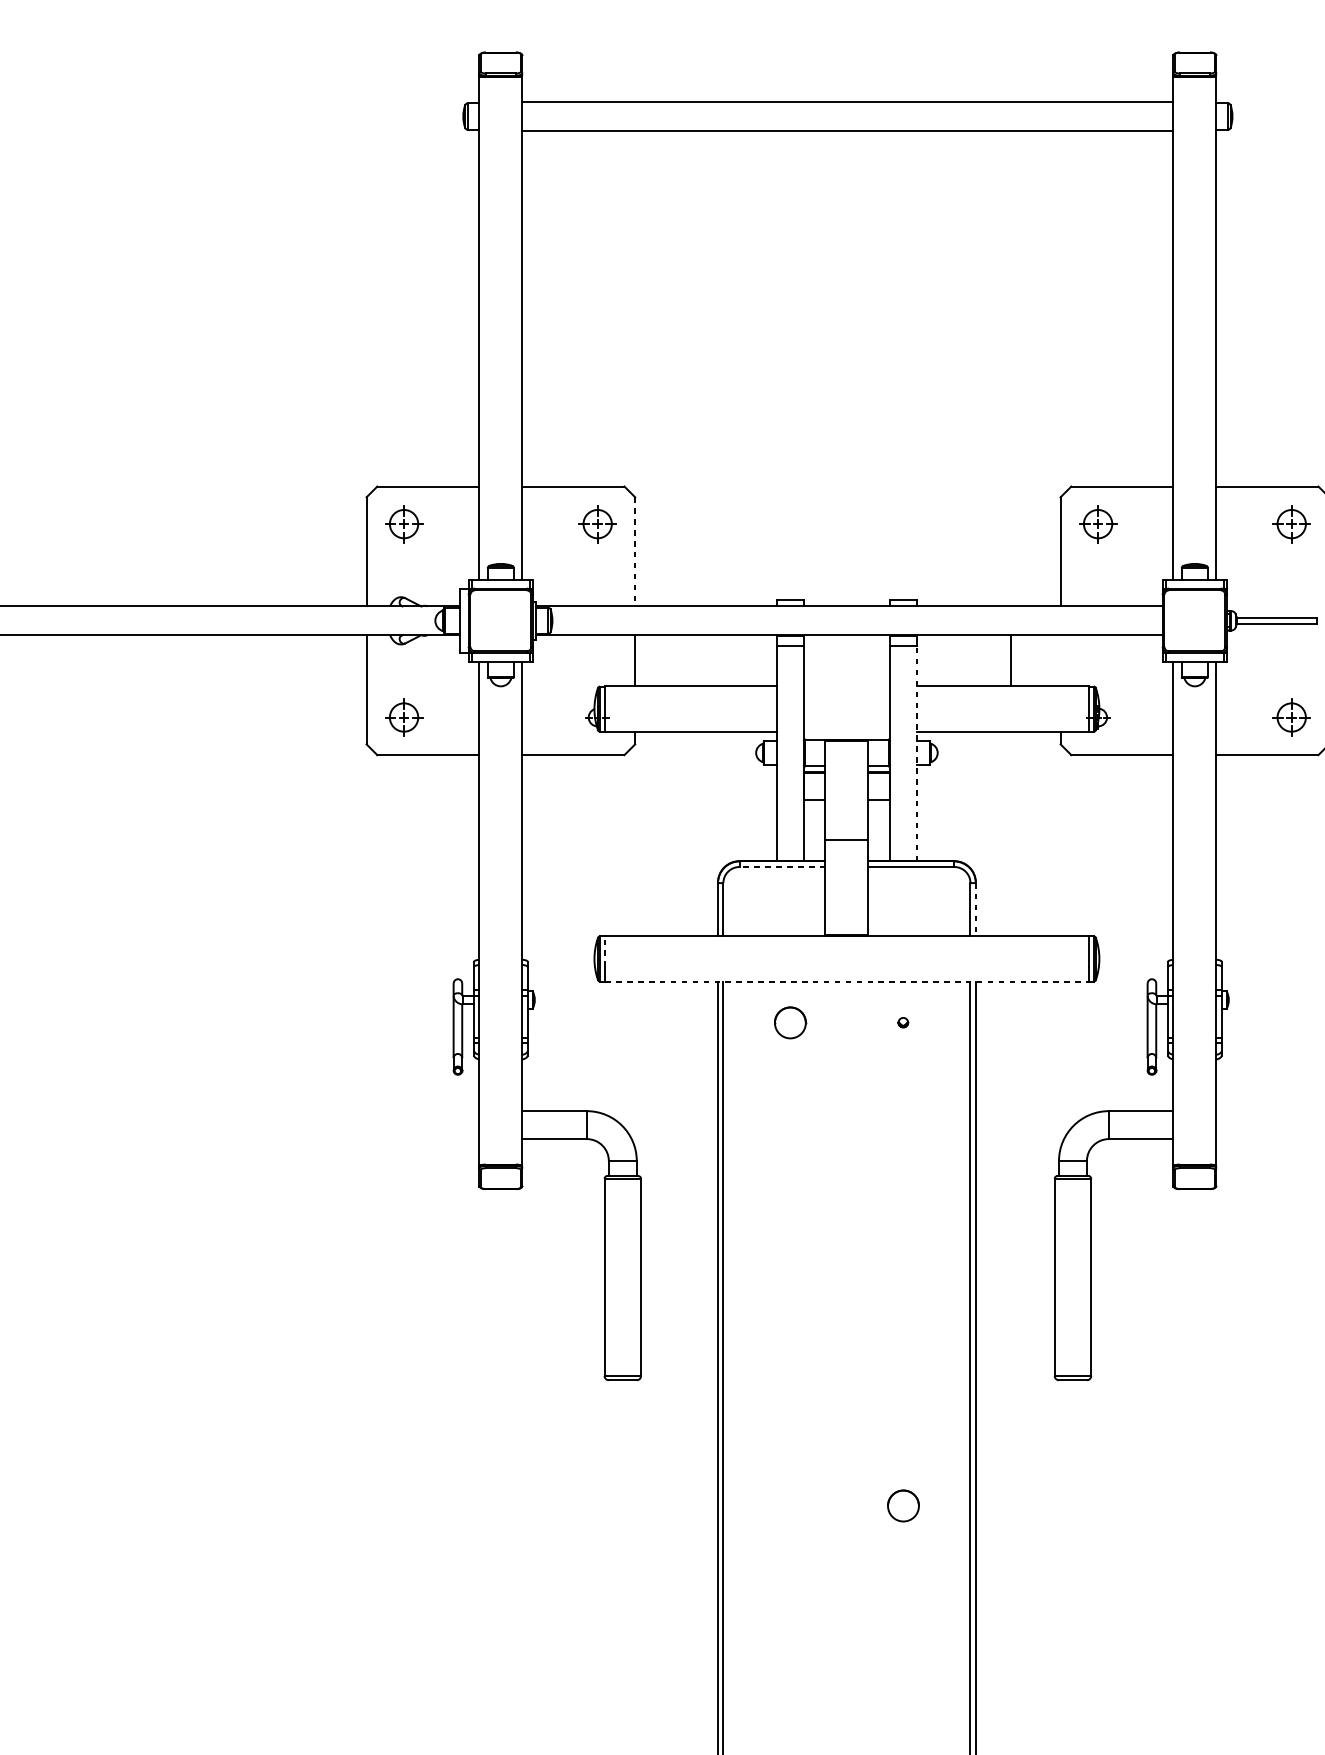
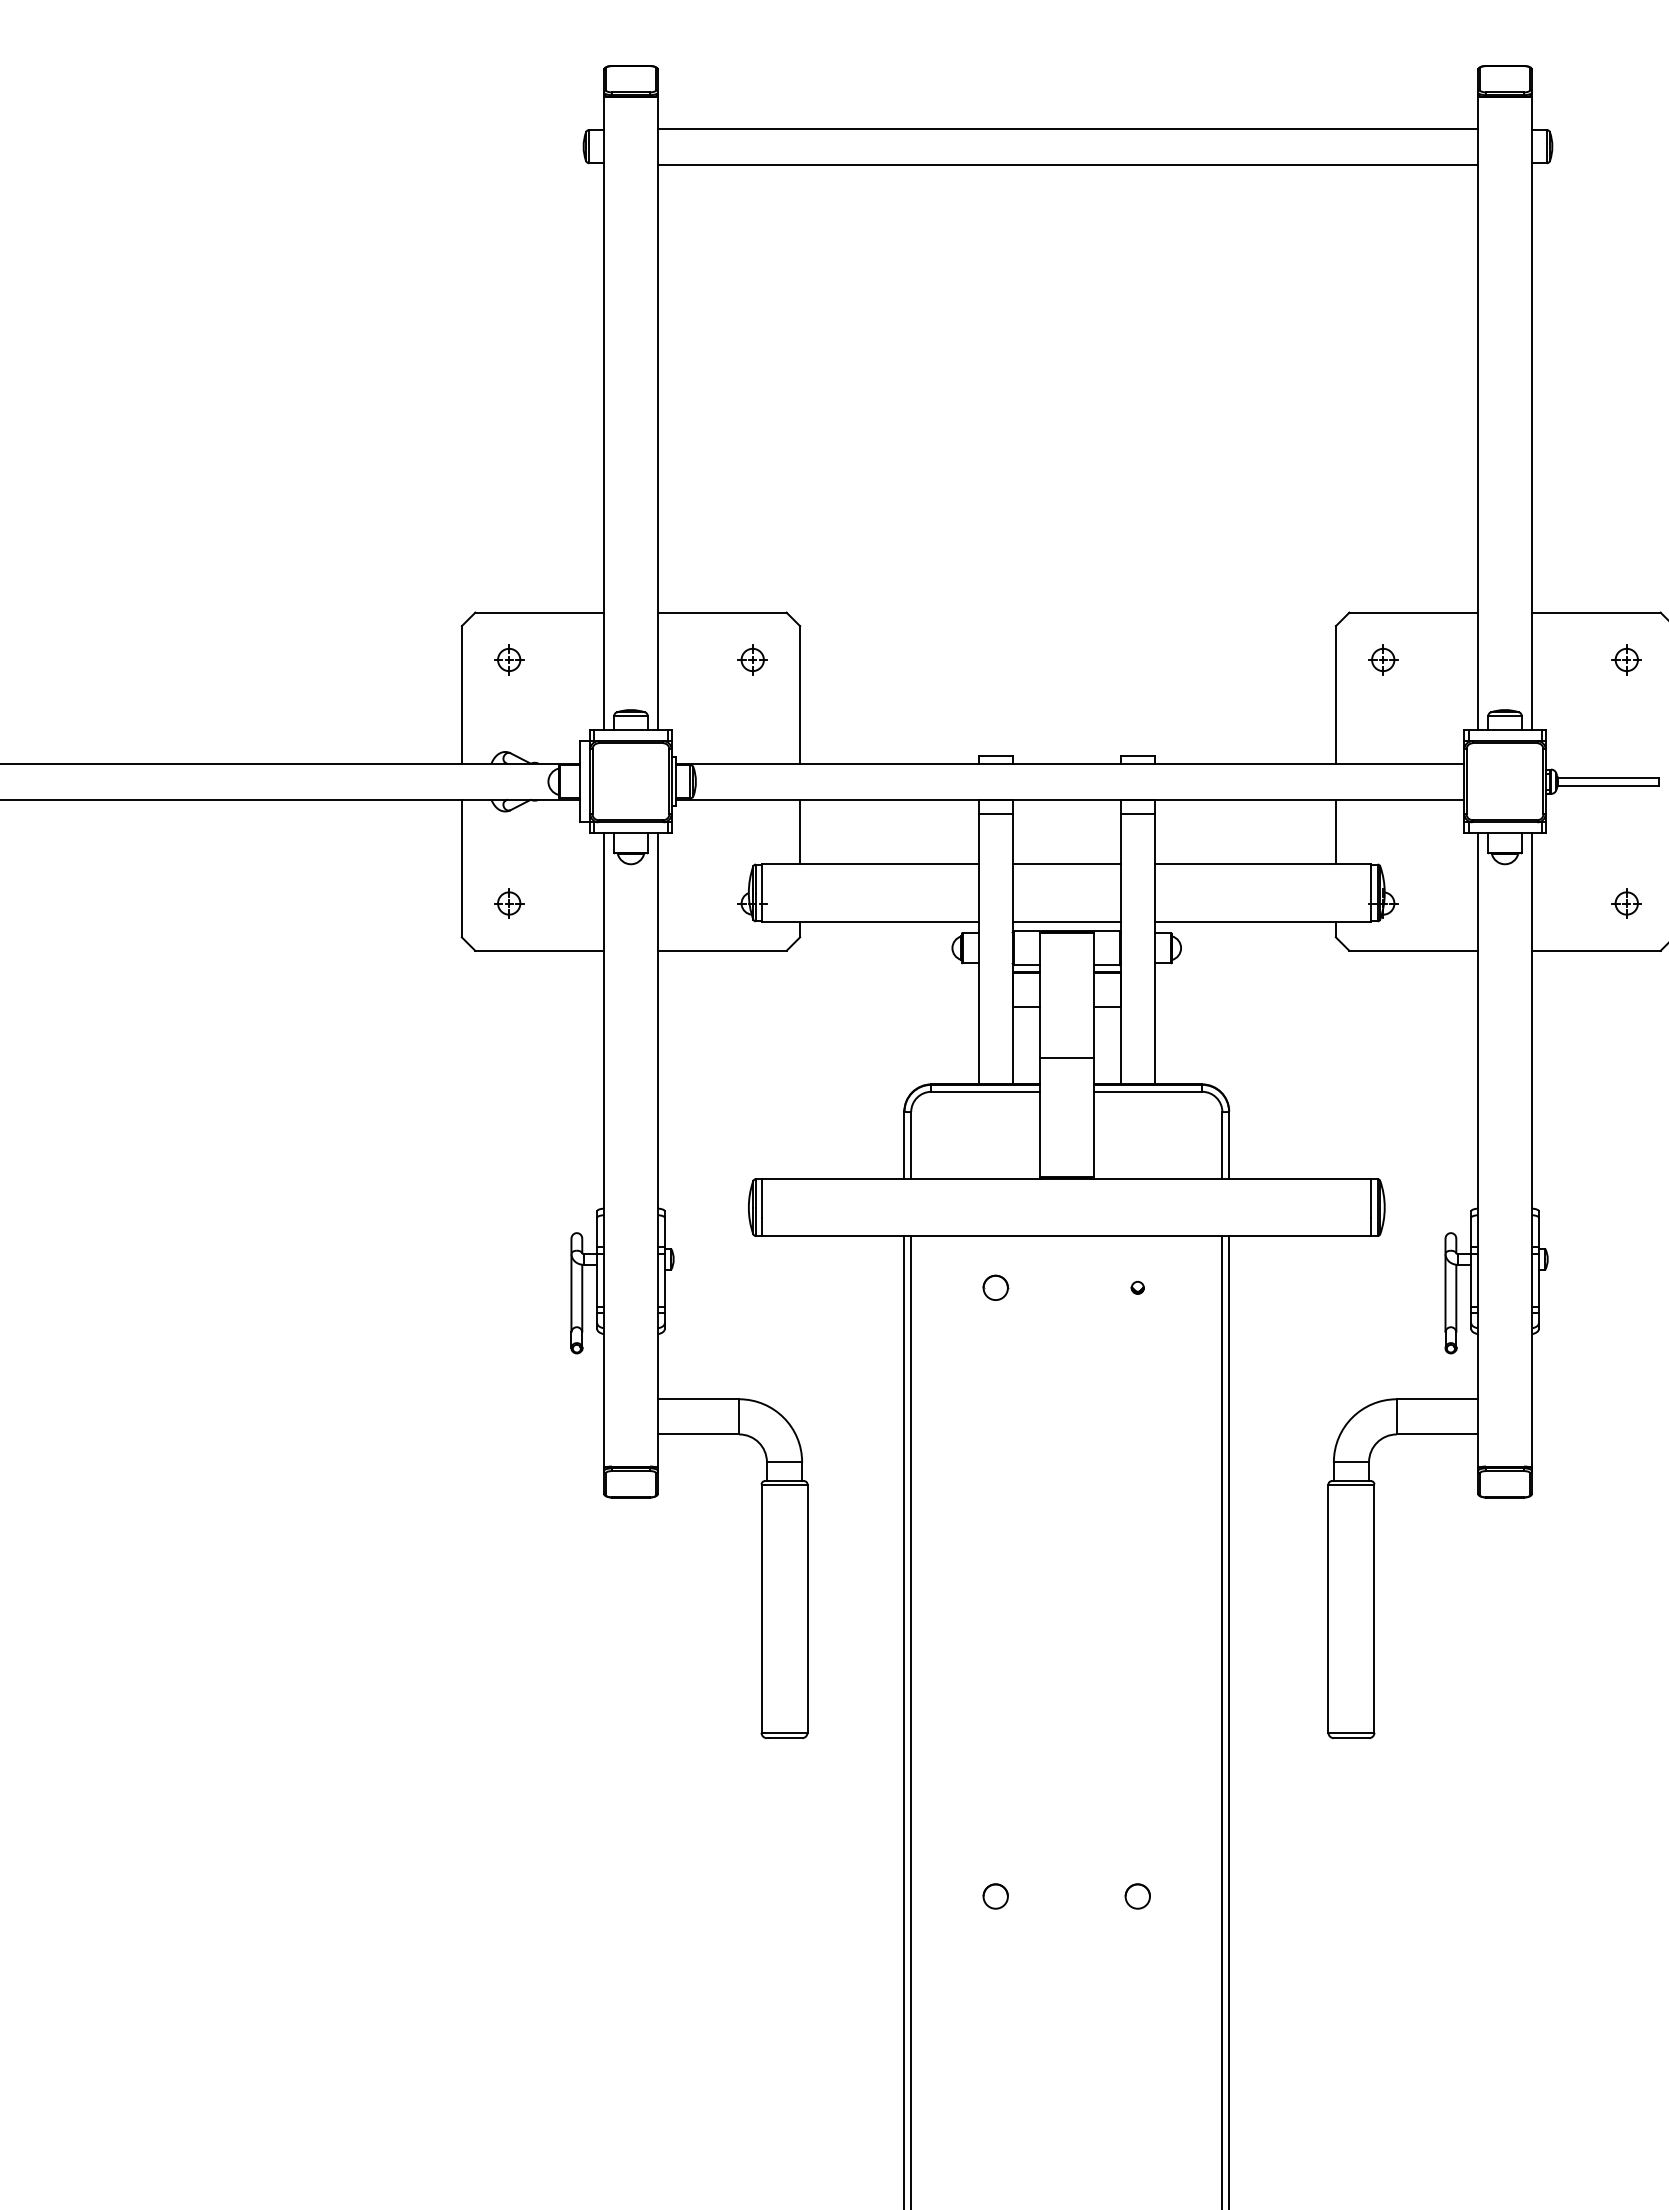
part: (404, 523) -> (509, 659), size x0.62
part: (597, 523) -> (752, 659), size x0.62
part: (1098, 523) -> (1383, 659), size x0.62
part: (1291, 523) -> (1626, 659), size x0.62
line: (635, 551) -> (800, 694), dashed -> solid
line: (1011, 660) -> (1335, 831), moved
line: (846, 686) -> (1066, 864), added
part: (404, 717) -> (509, 903), size x0.62
part: (1291, 717) -> (1626, 903), size x0.62
line: (846, 731) -> (1066, 921), added
line: (916, 753) -> (1154, 948), dashed -> solid
line: (782, 866) -> (985, 1091), dashed -> solid
line: (976, 909) -> (1229, 1145), dashed -> solid
line: (605, 950) -> (762, 1197), dashed -> solid
line: (847, 981) -> (1067, 1236), dashed -> solid
part: (790, 1022) -> (995, 1287), size x0.62
circle: (790, 1505) -> (995, 1896), added
circle: (903, 1505) -> (1137, 1896), size x0.62

